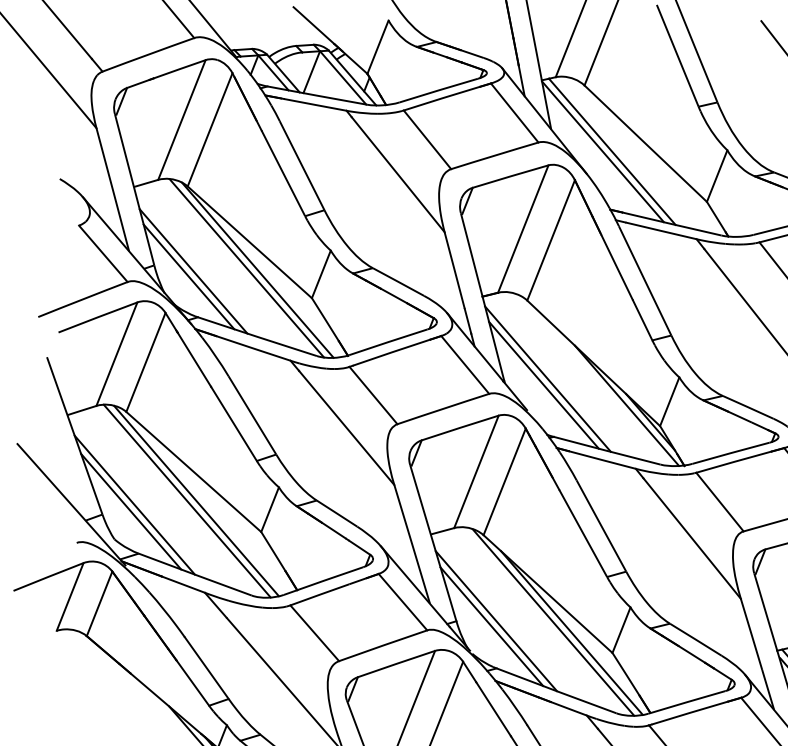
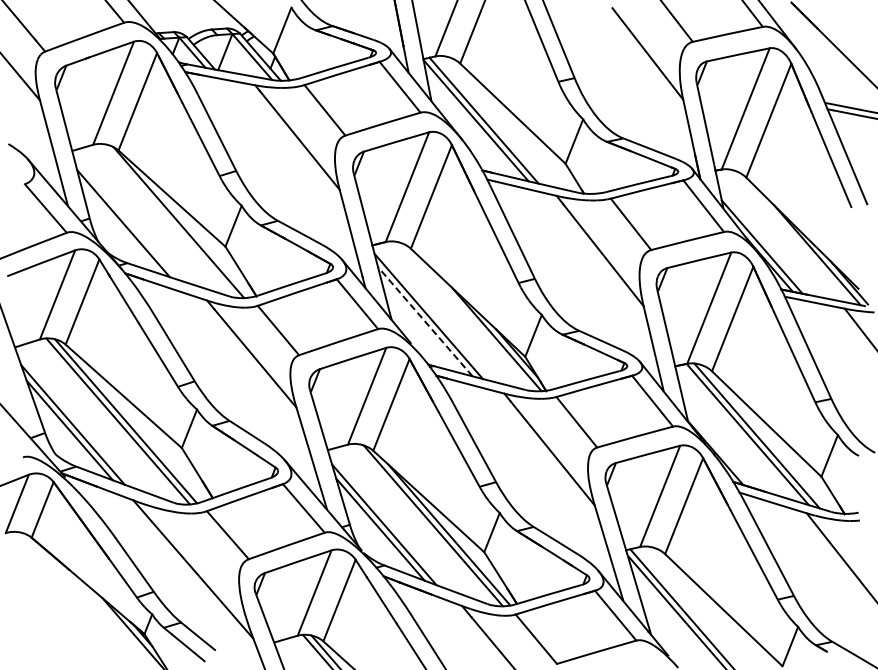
line: (246, 267) -> (169, 220), removed
line: (188, 277) -> (119, 228), removed
line: (543, 385) -> (424, 321), solid -> dashed

